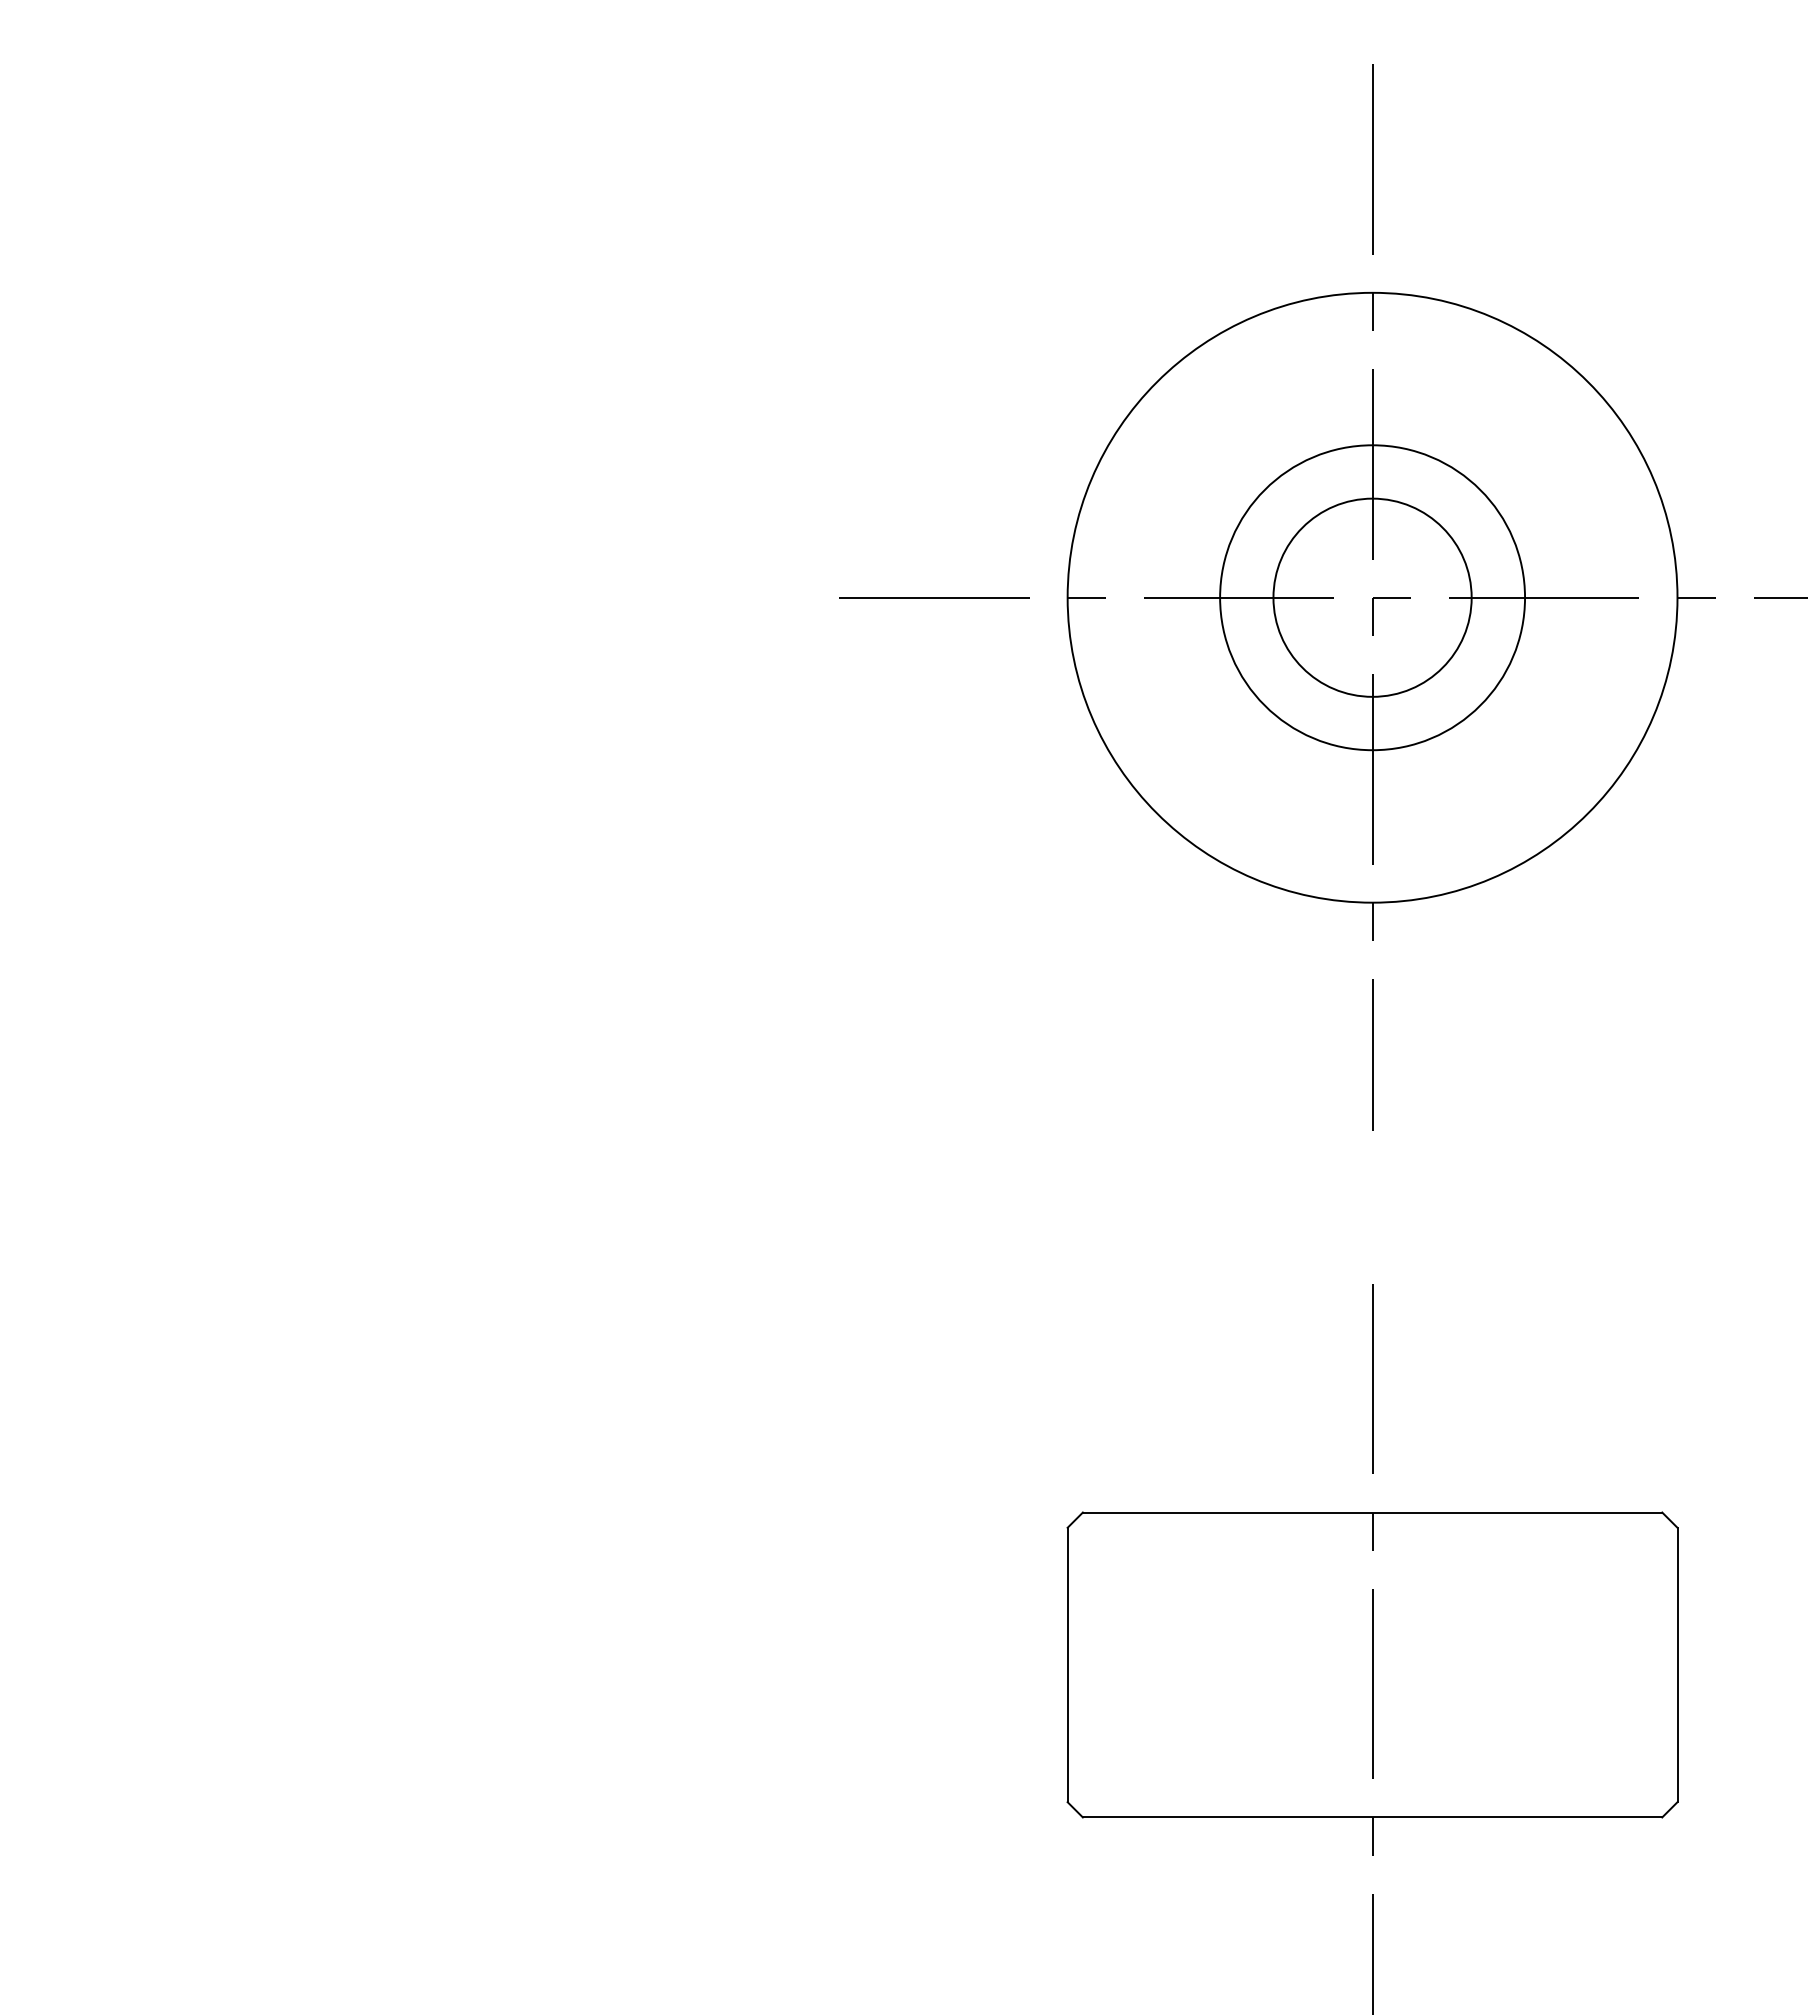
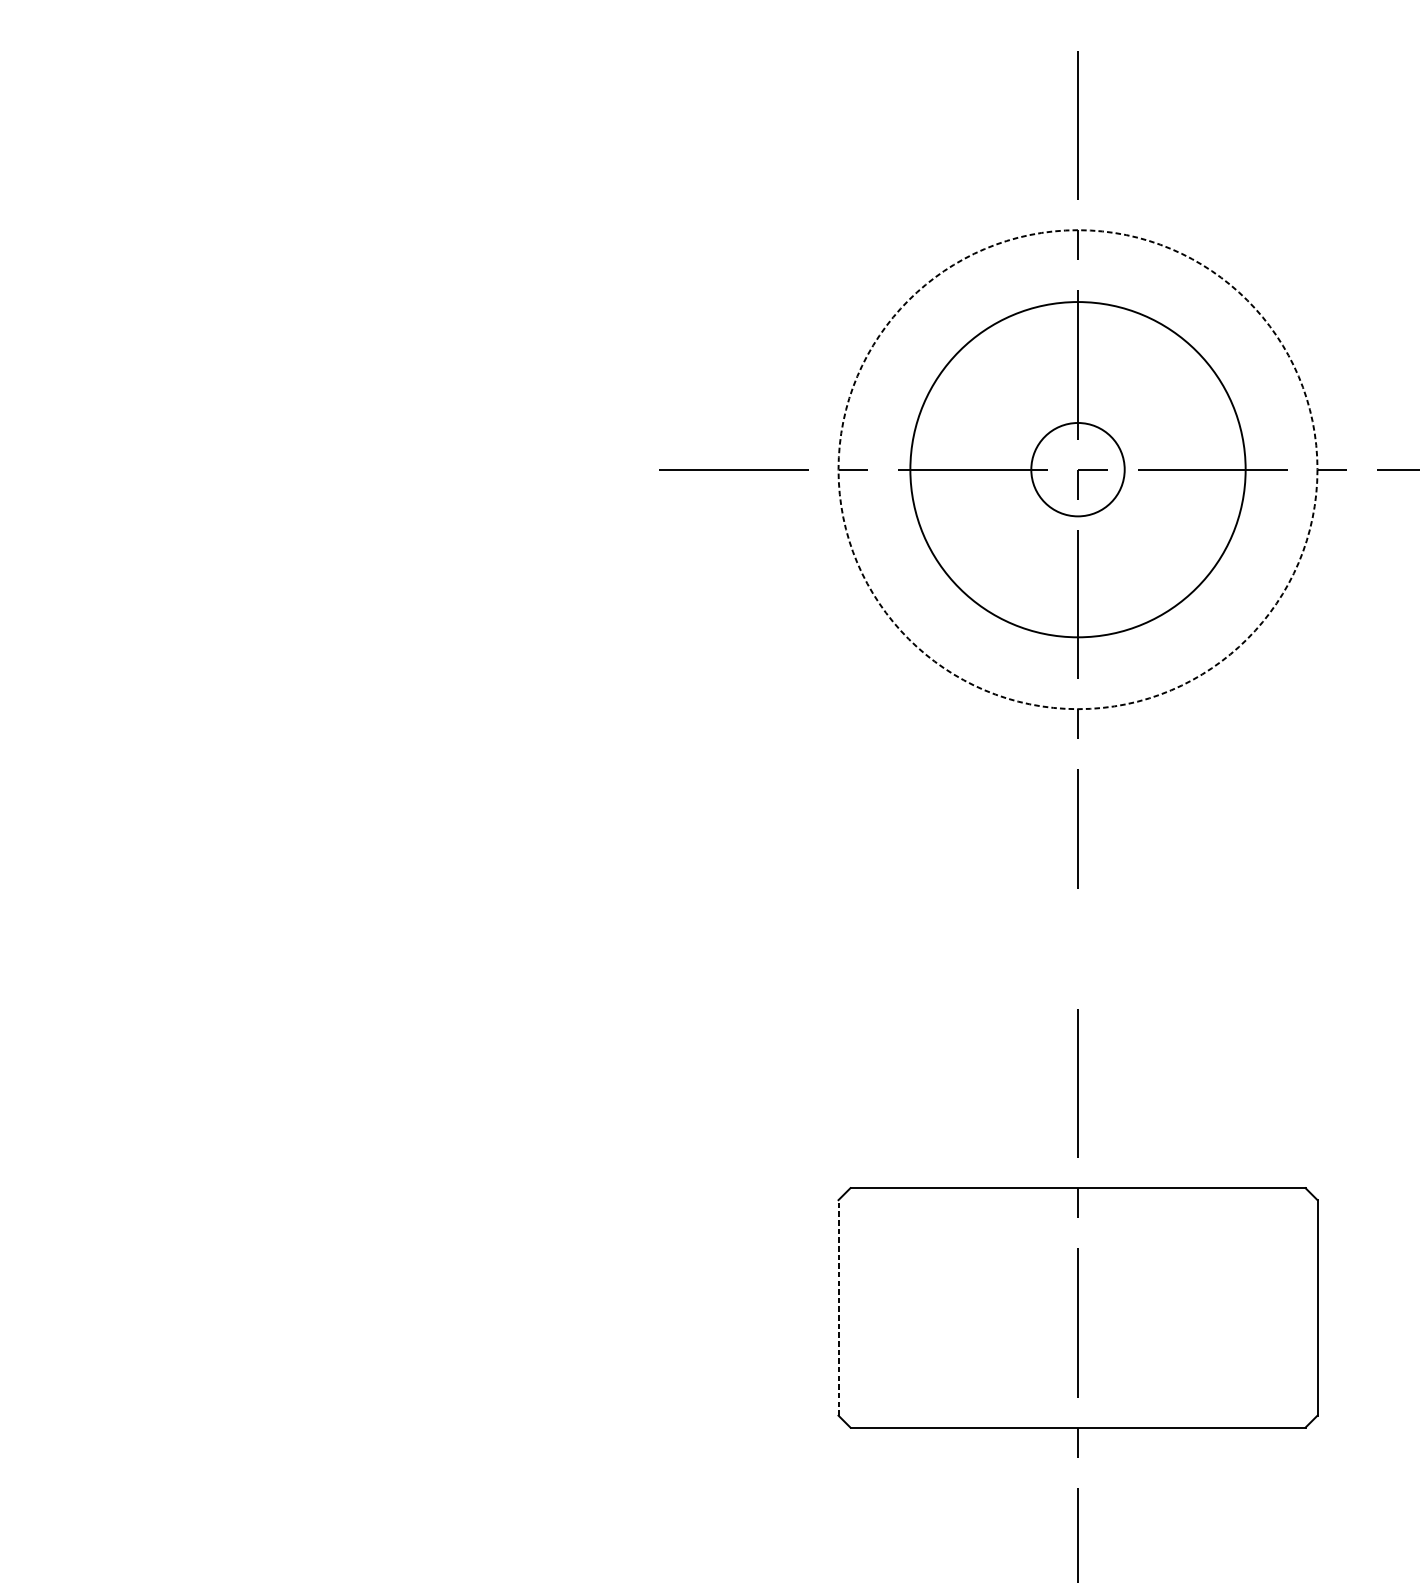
circle: (1372, 597) -> (1077, 469), size x0.6
circle: (1372, 597) -> (1077, 469), size x1.4
circle: (1372, 597) -> (1077, 469), solid -> dashed
line: (1067, 1664) -> (838, 1307), solid -> dashed

